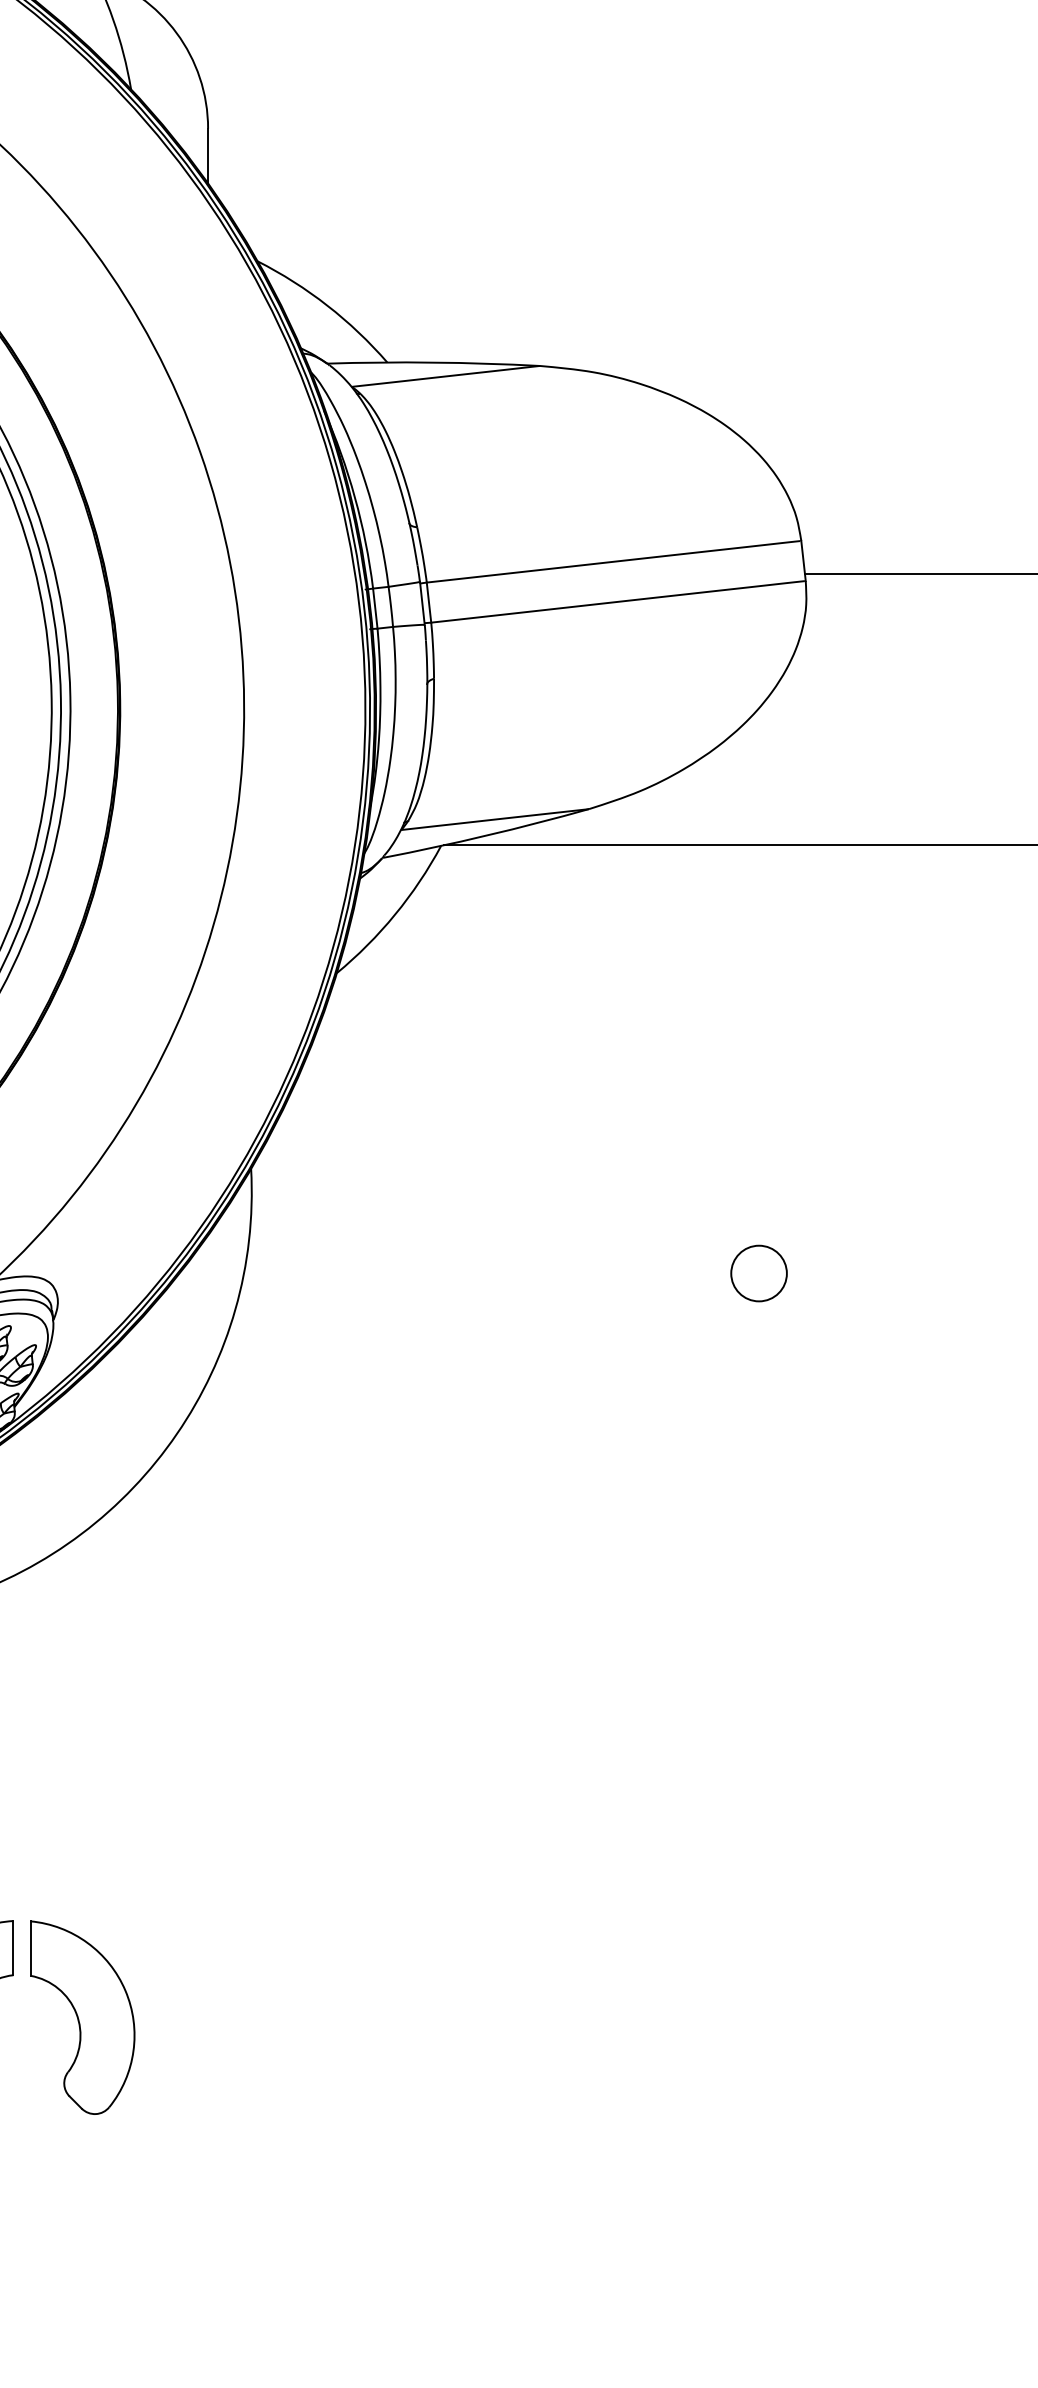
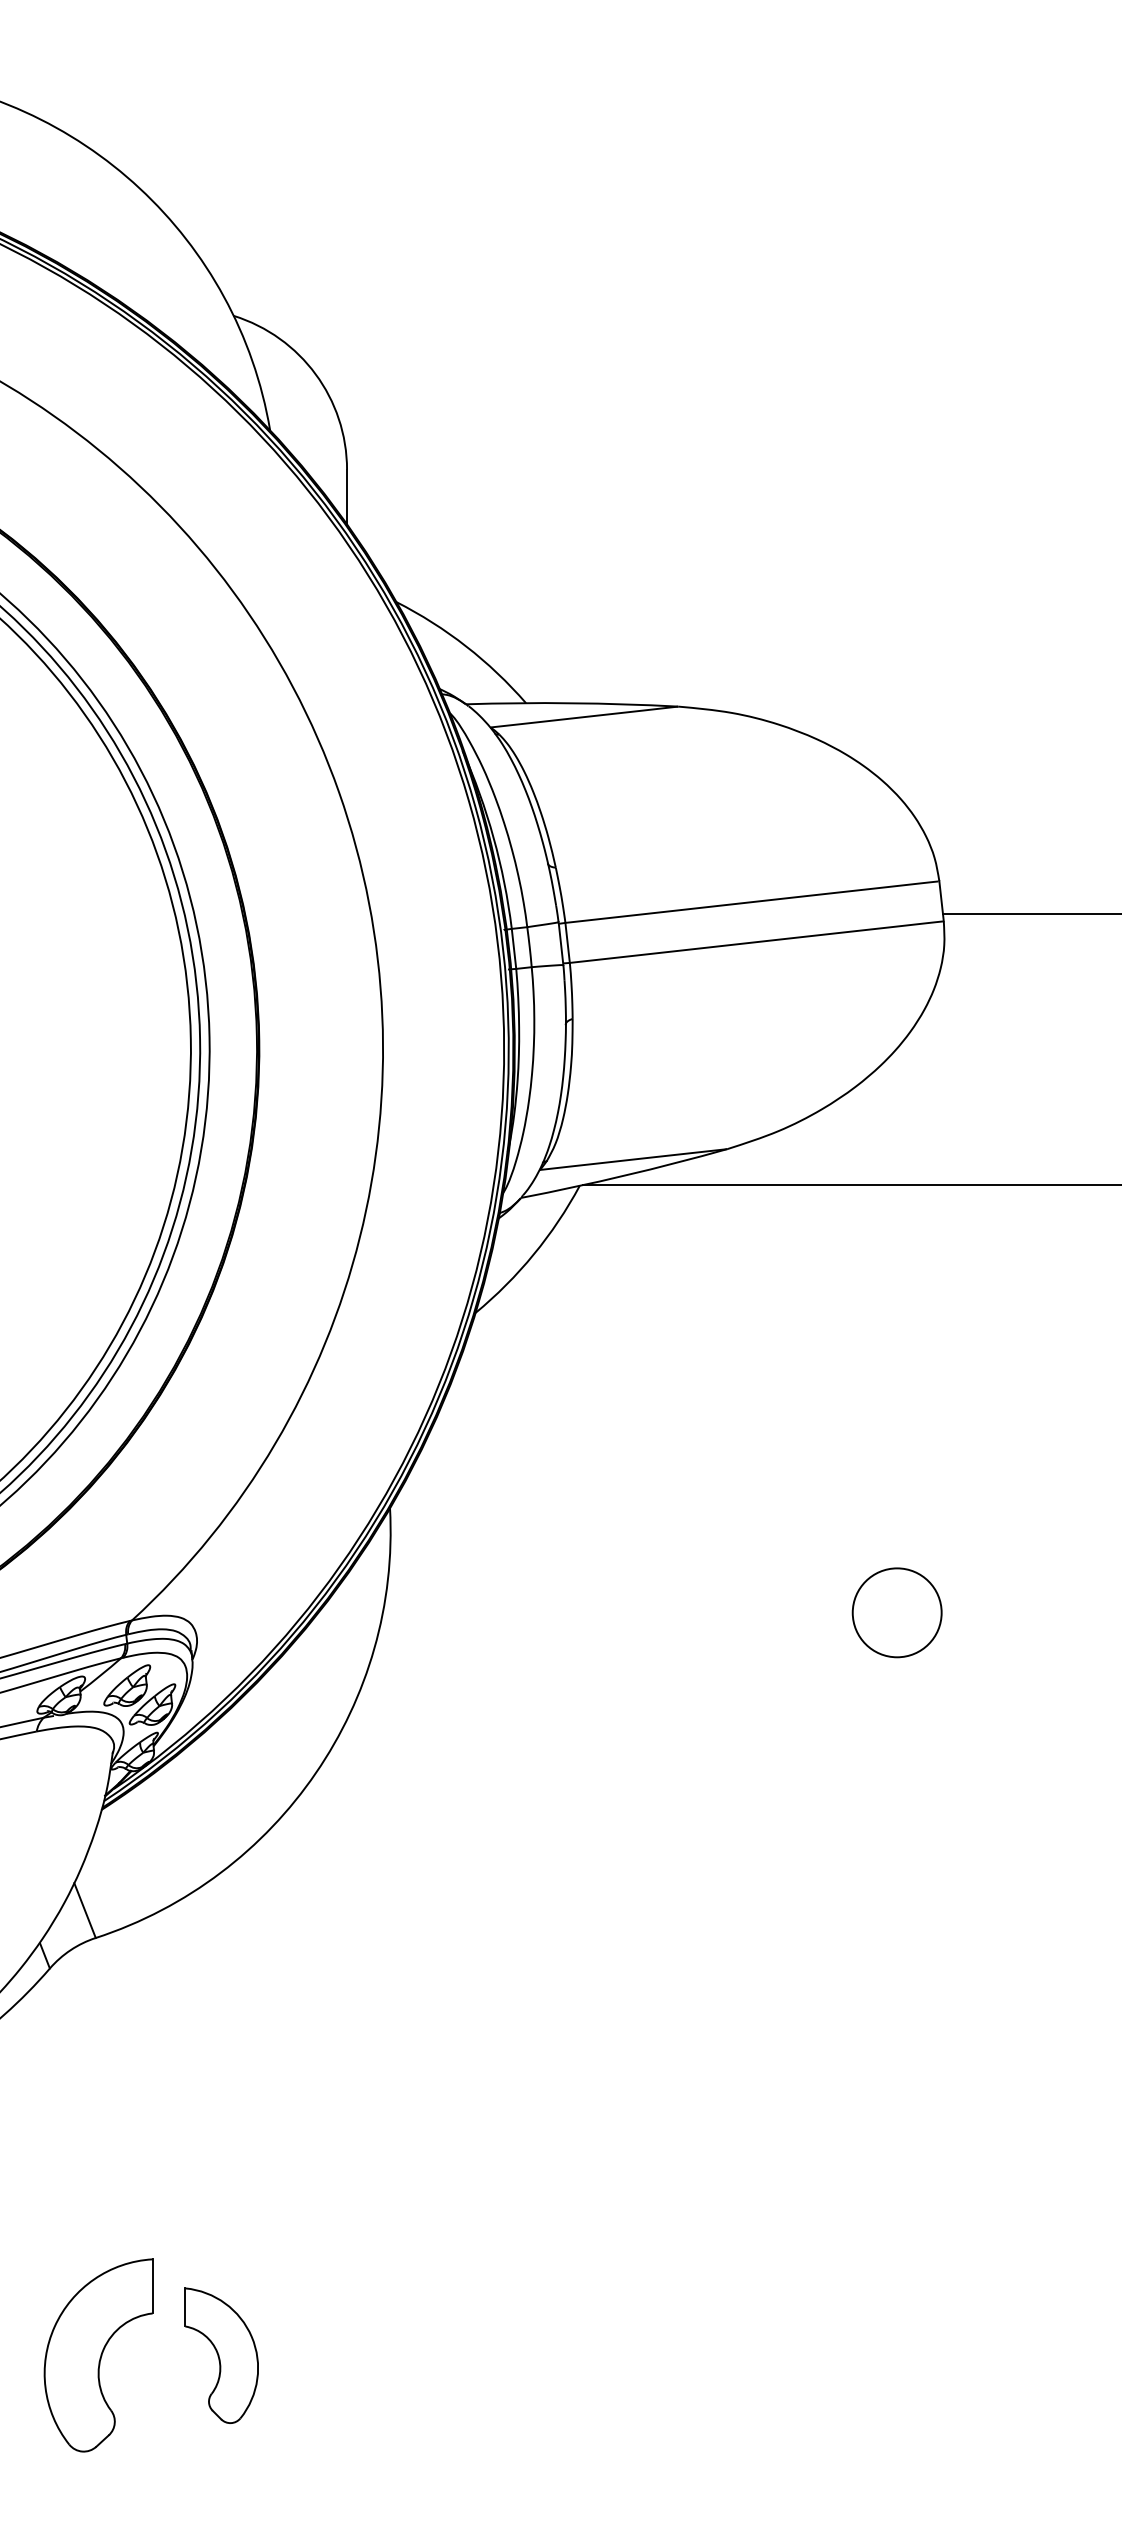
circle: (758, 1273) -> (896, 1612), size x1.6
part: (82, 2017) -> (221, 2355), size x0.7

